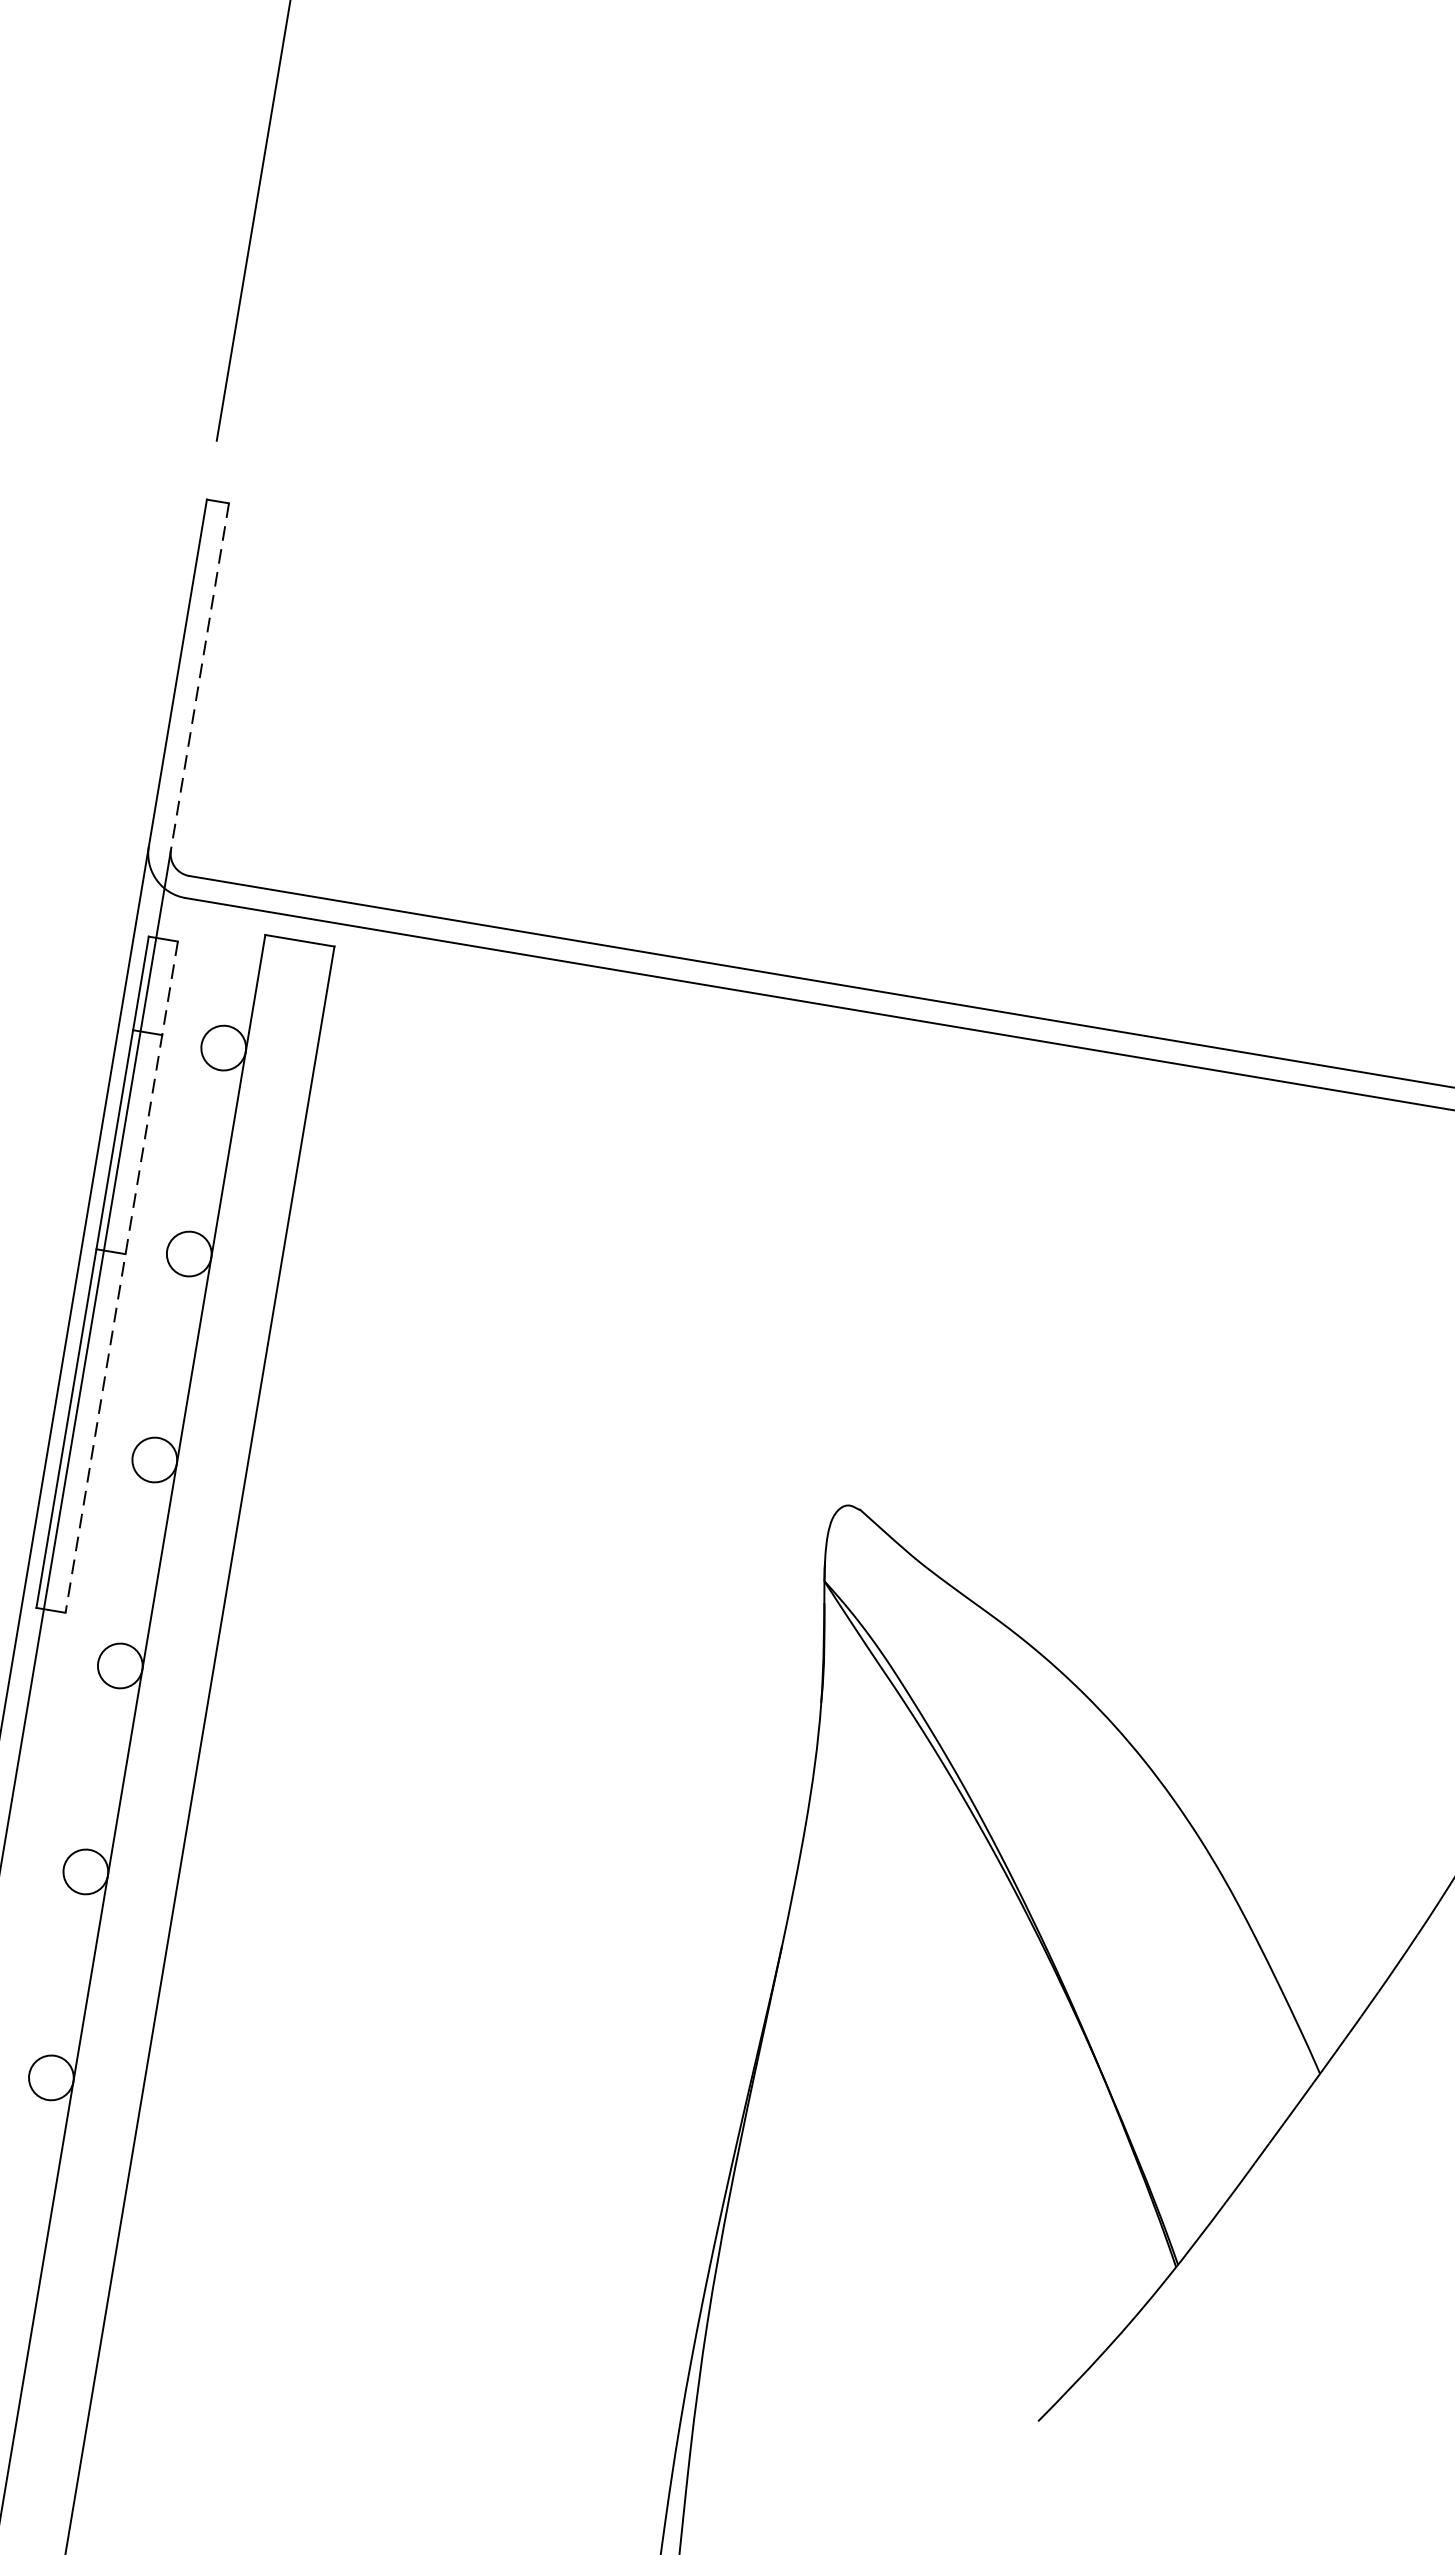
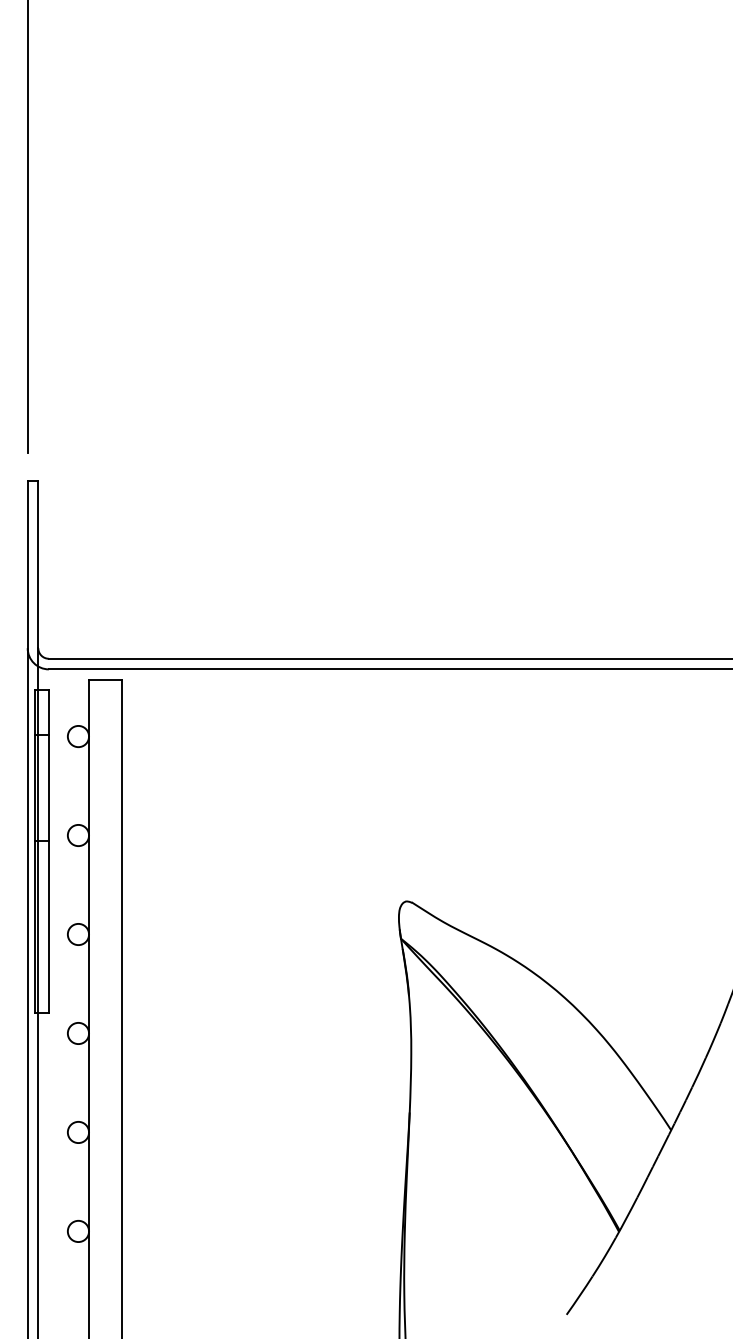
line: (200, 678) -> (38, 565), dashed -> solid
line: (121, 1278) -> (48, 852), dashed -> solid

